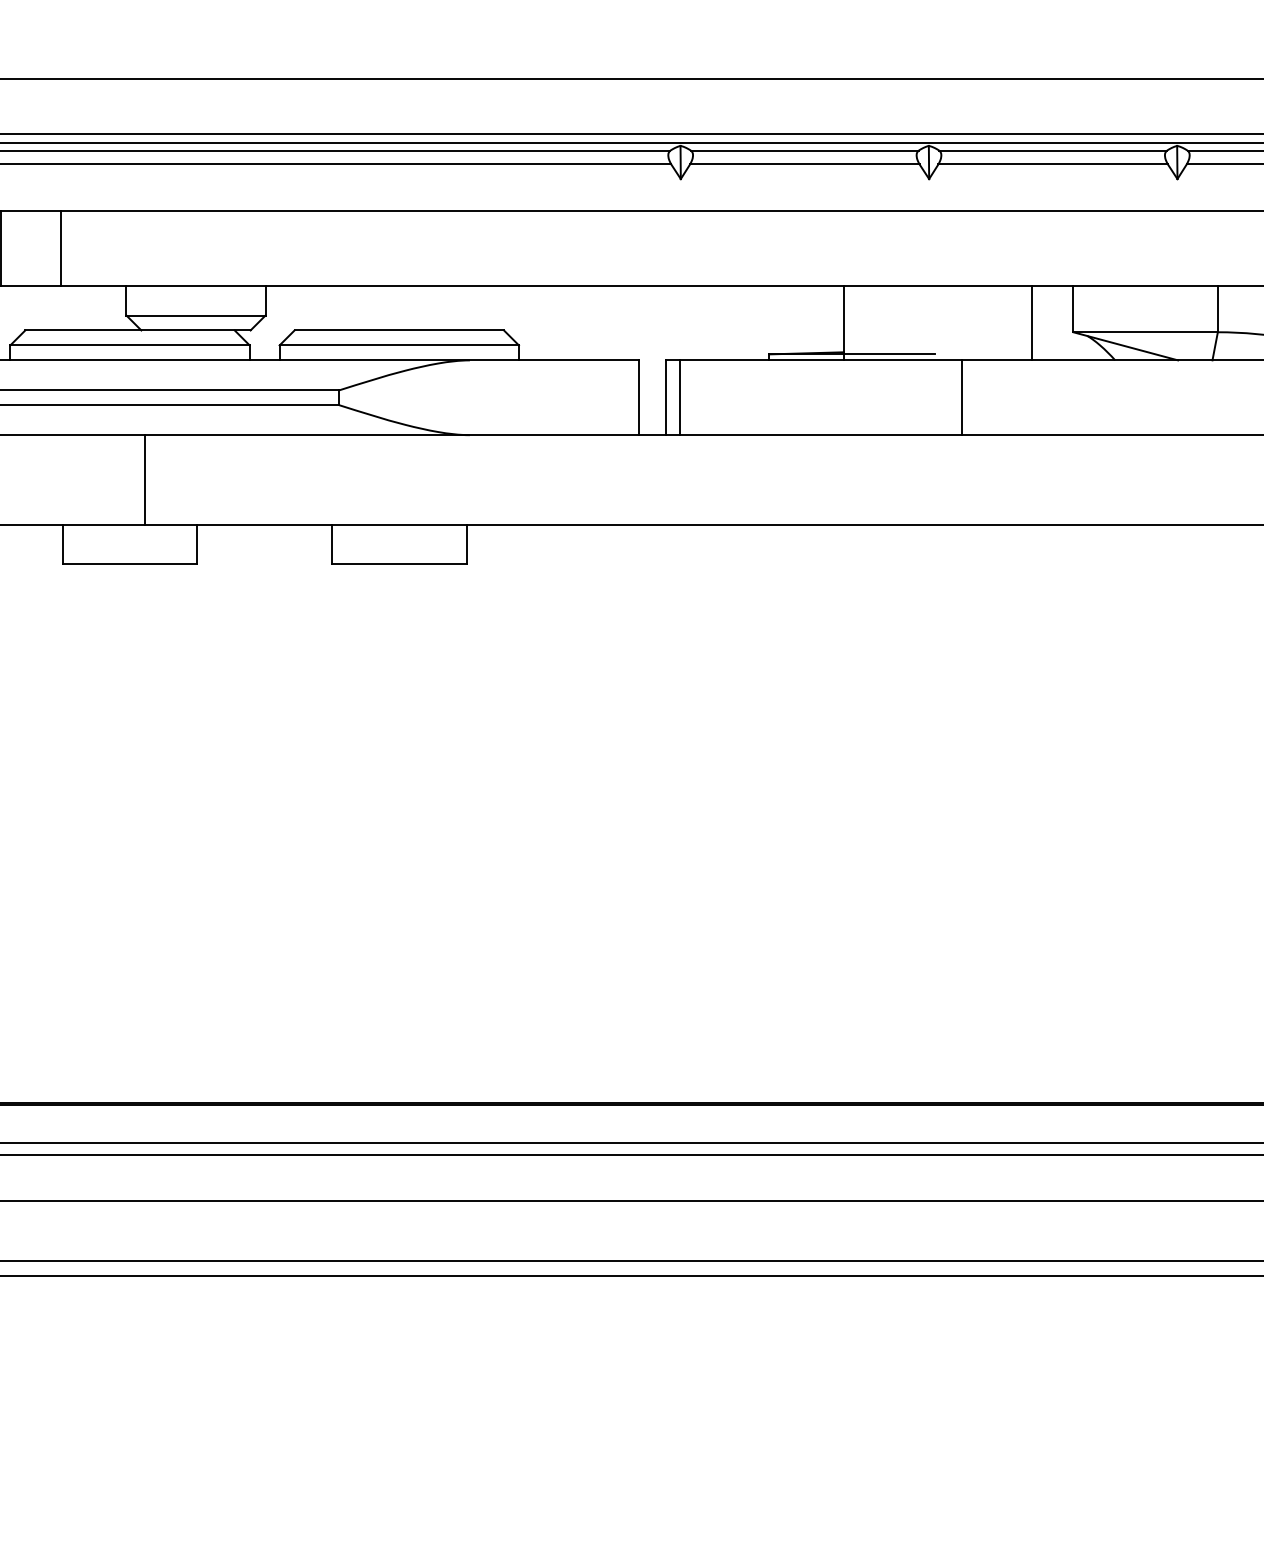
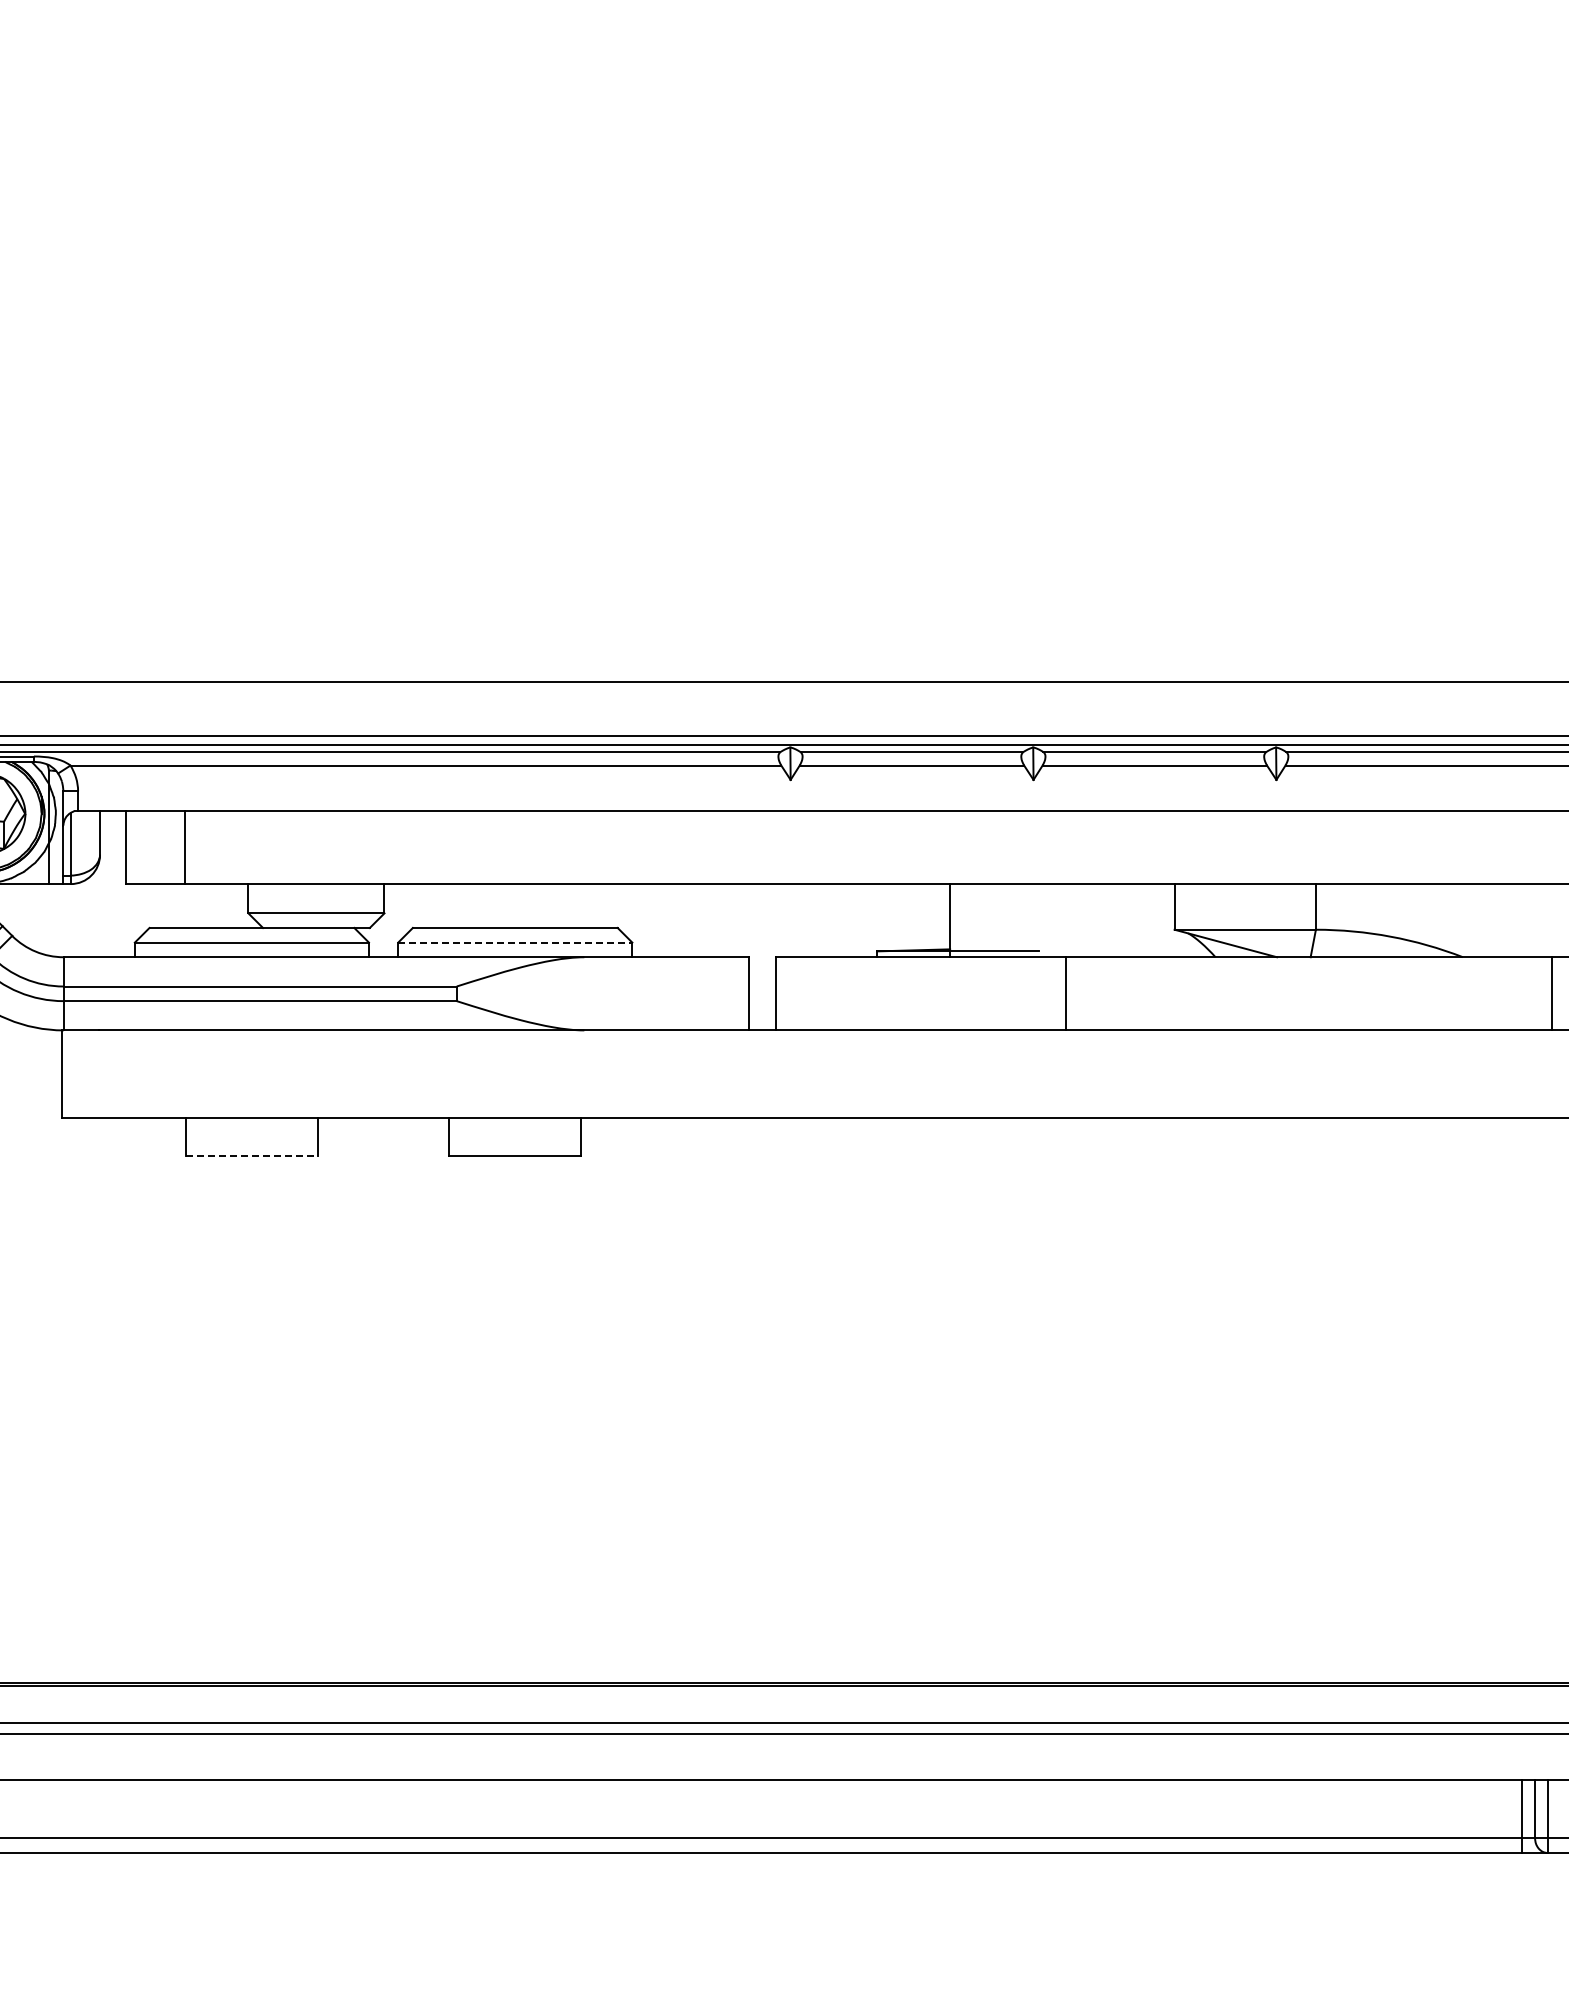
line: (1032, 322) -> (1134, 920), removed
line: (399, 345) -> (515, 942), solid -> dashed
line: (680, 397) -> (790, 993), removed
line: (144, 480) -> (266, 1074), removed
line: (129, 564) -> (251, 1156), solid -> dashed

